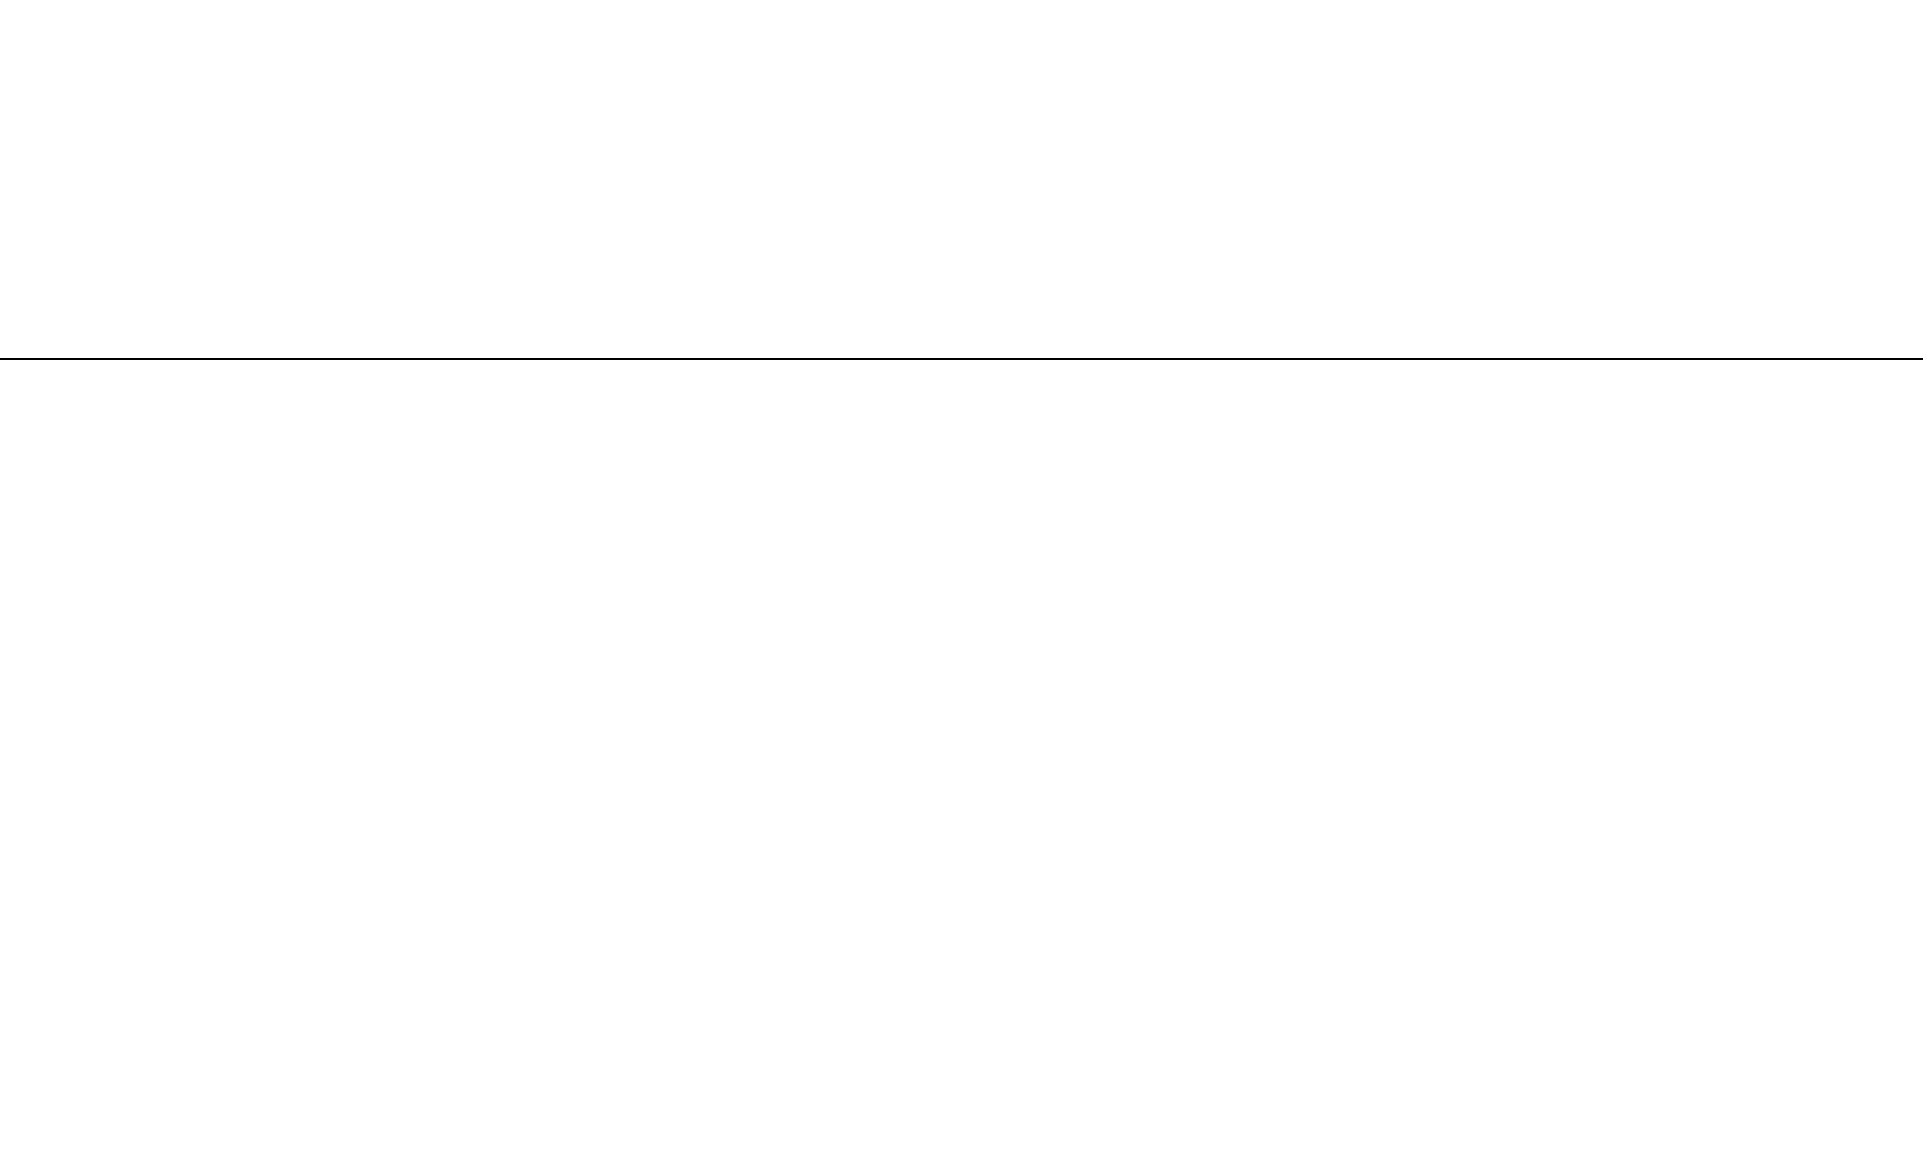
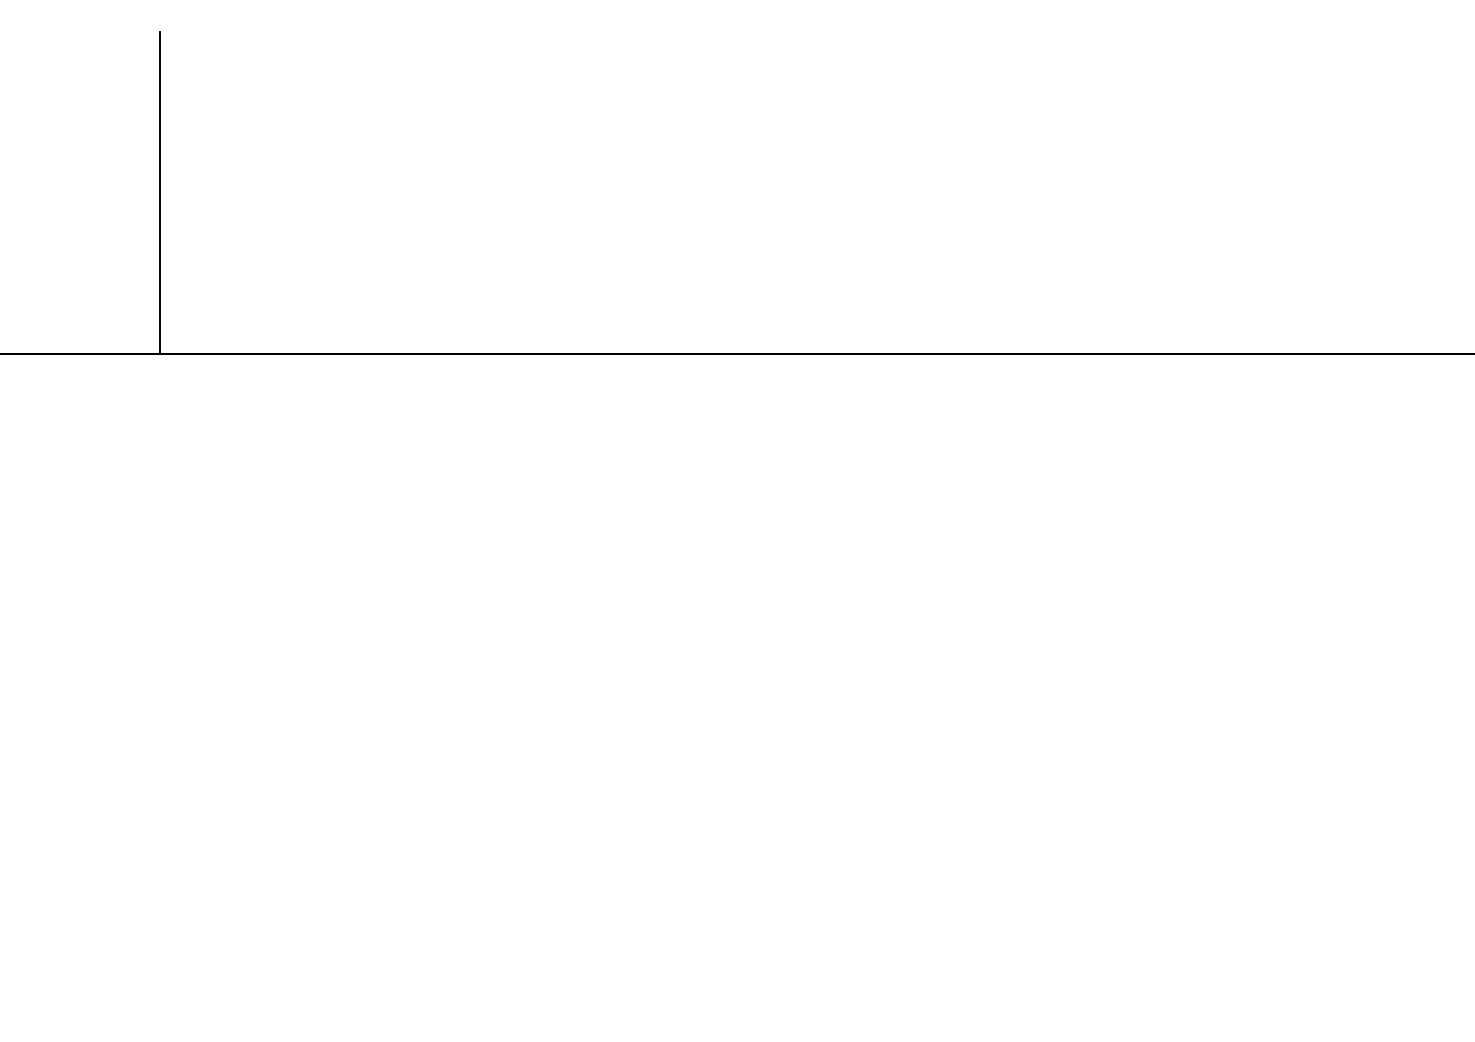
line: (195, 182) -> (160, 192), added

